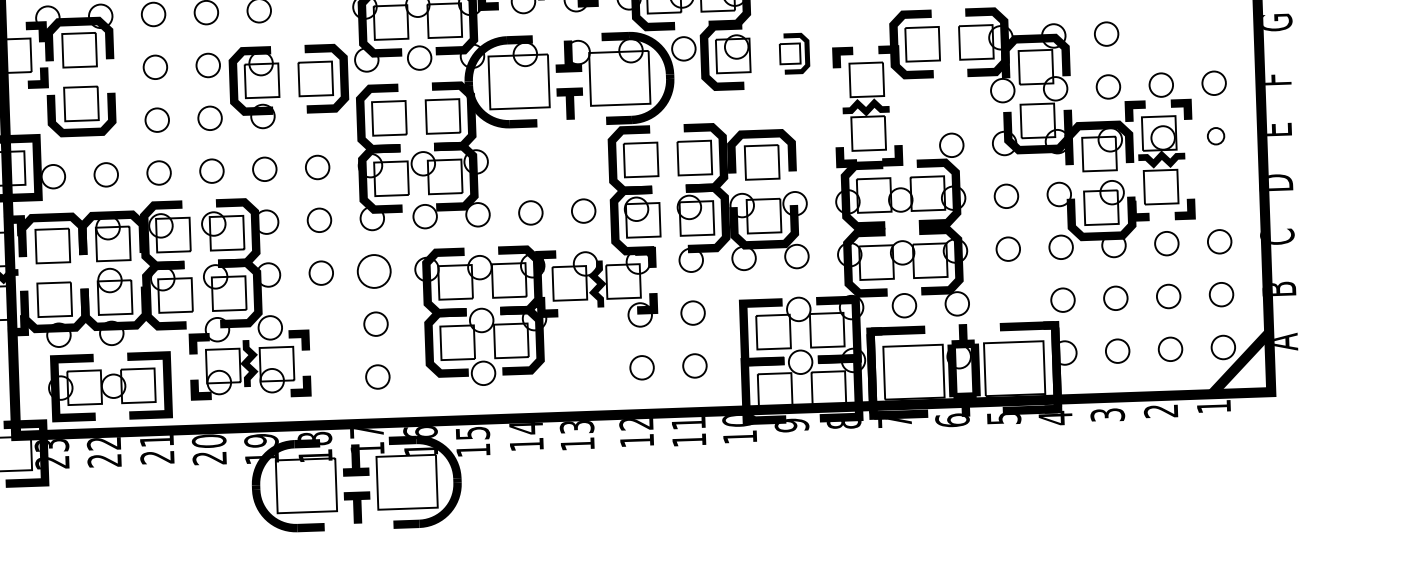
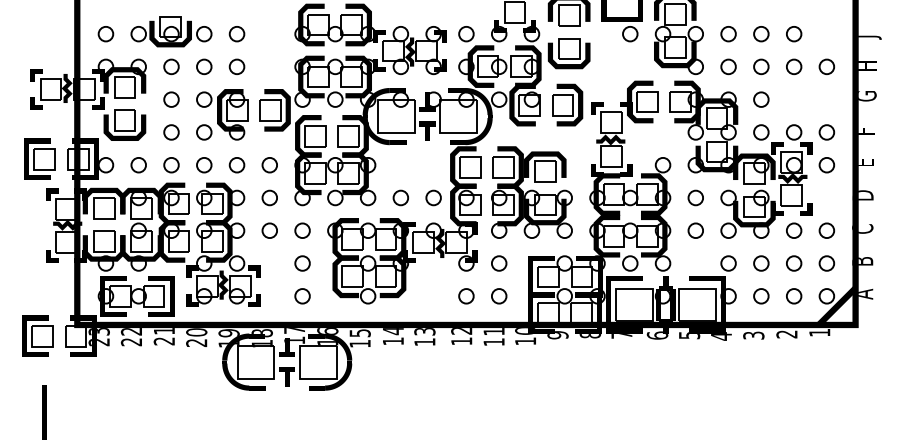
part: (794, 52) -> (567, 104), size x1.67
circle: (1215, 136) -> (826, 165), size x1.43
circle: (374, 270) -> (302, 230), size x0.71

